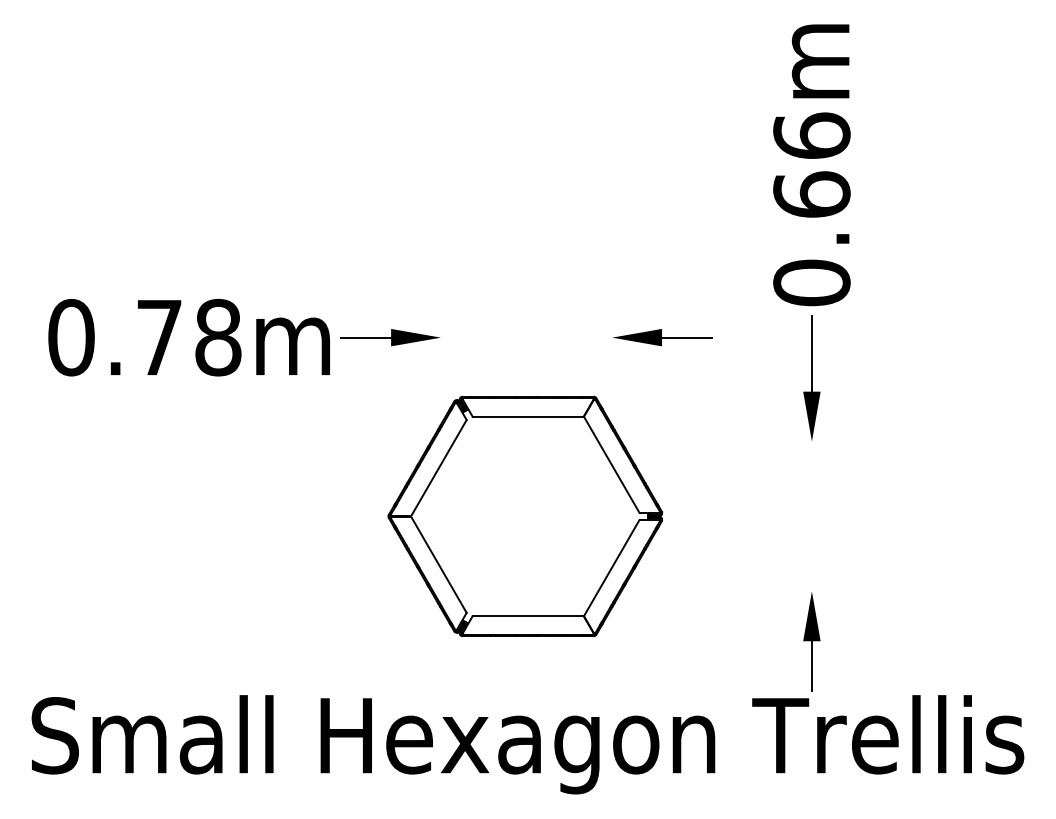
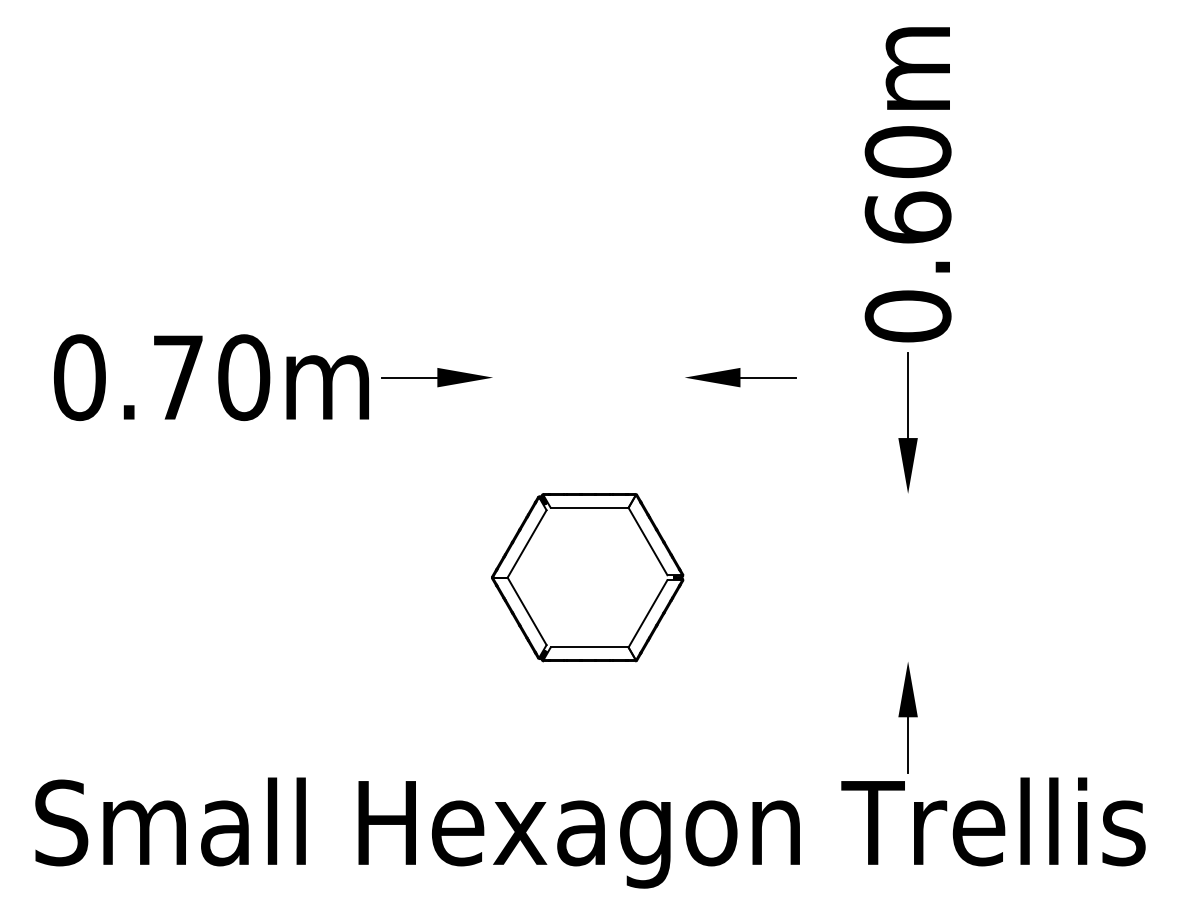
text: (811, 135) -> (907, 151), 0.66m -> 0.60m
text: (218, 337) -> (244, 377), 0.78m -> 0.70m
part: (525, 516) -> (587, 577), size x0.62

